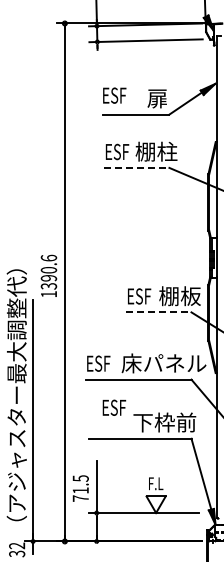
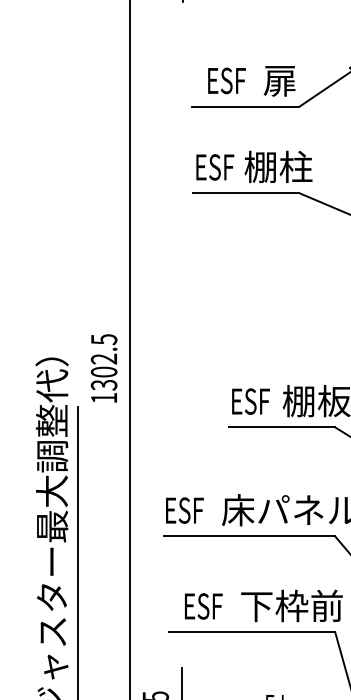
text: (114, 95) -> (226, 80), moved
line: (136, 167) -> (246, 192), dashed -> solid
text: (48, 267) -> (103, 354), 1390.6 -> 1302.5
line: (158, 312) -> (281, 427), dashed -> solid
text: (114, 407) -> (203, 605), moved

